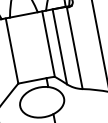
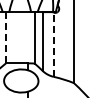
line: (74, 47) -> (53, 44), solid -> dashed
line: (11, 50) -> (5, 37), solid -> dashed

